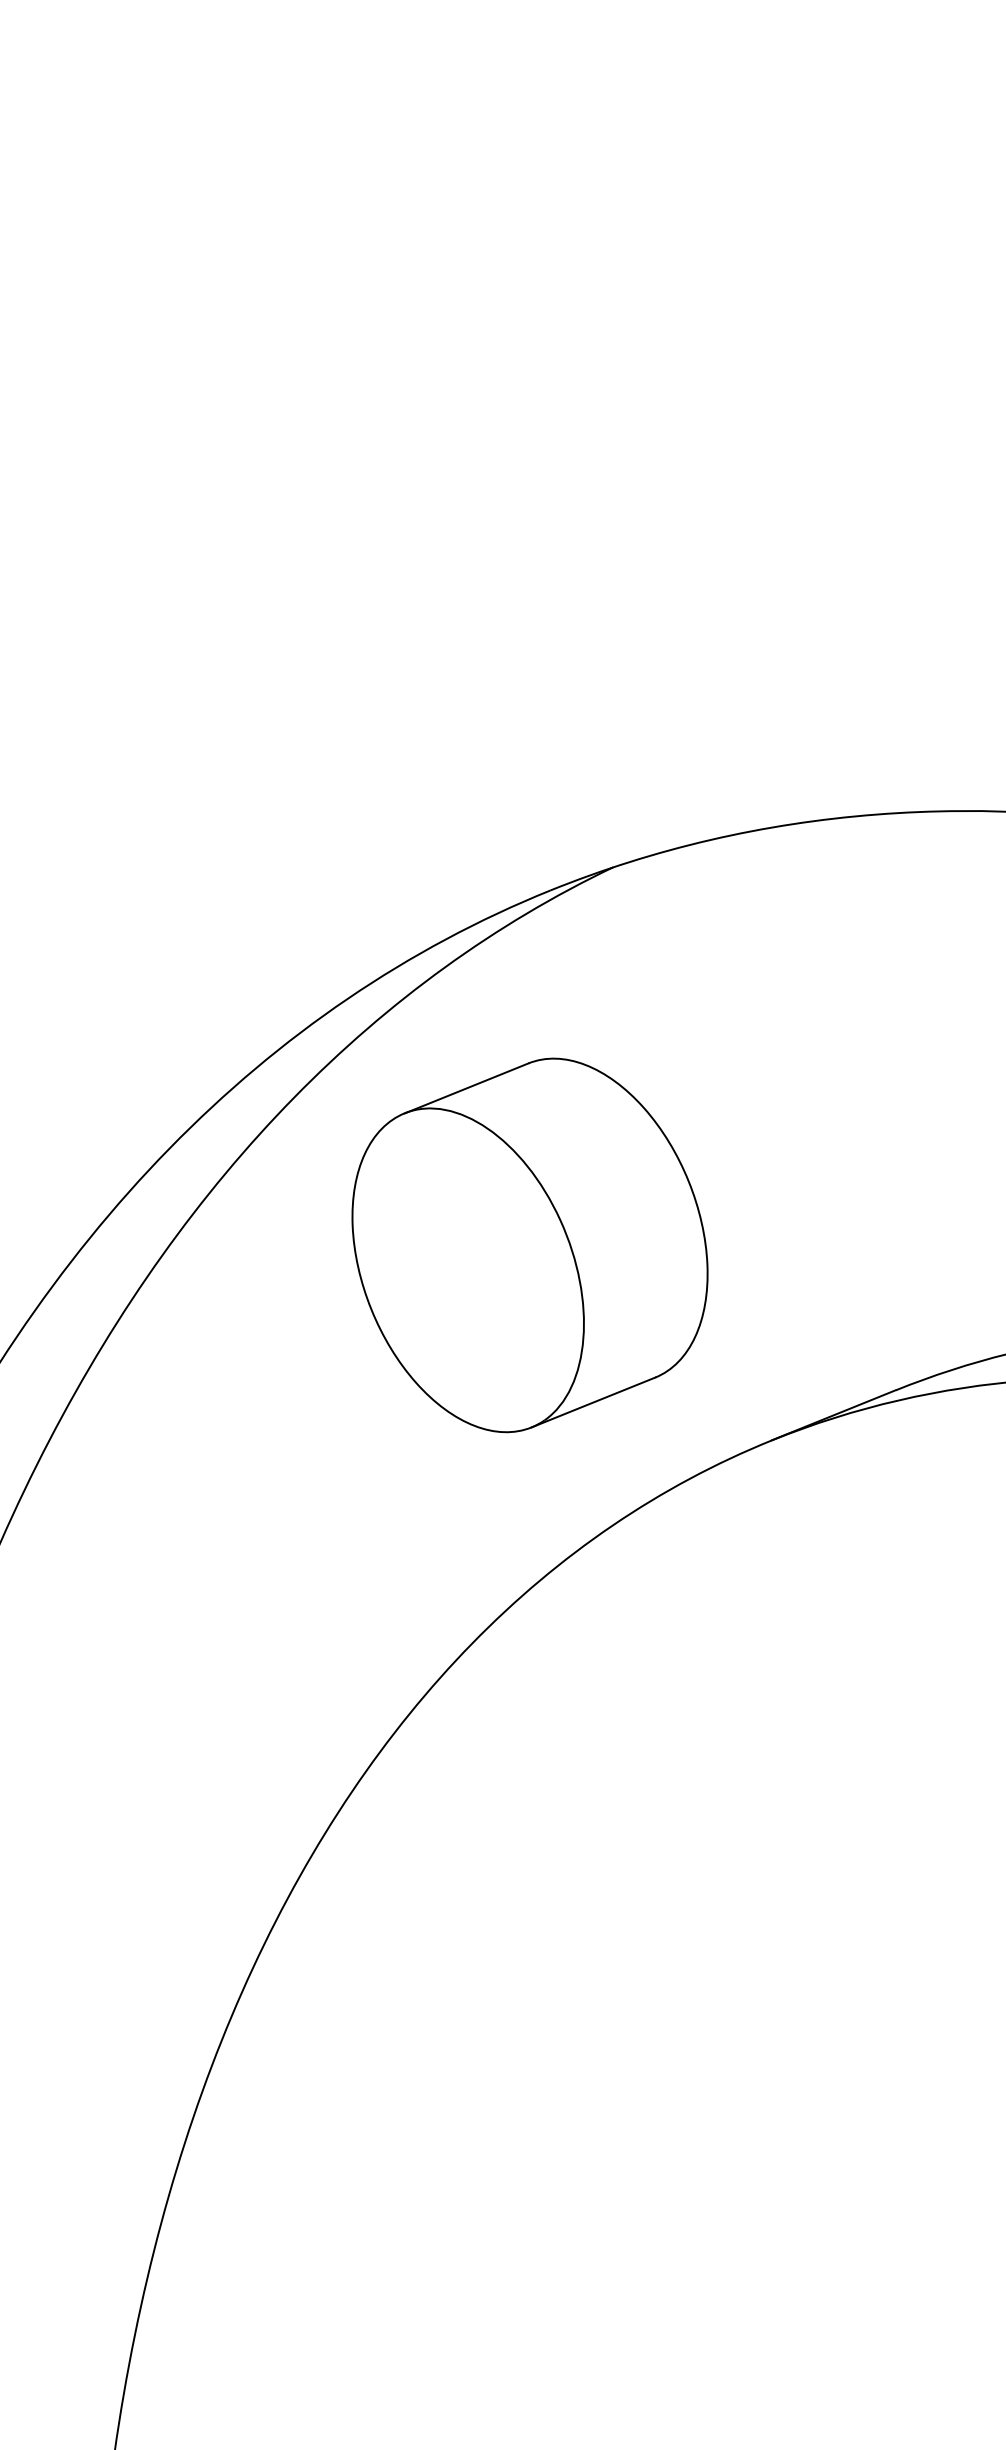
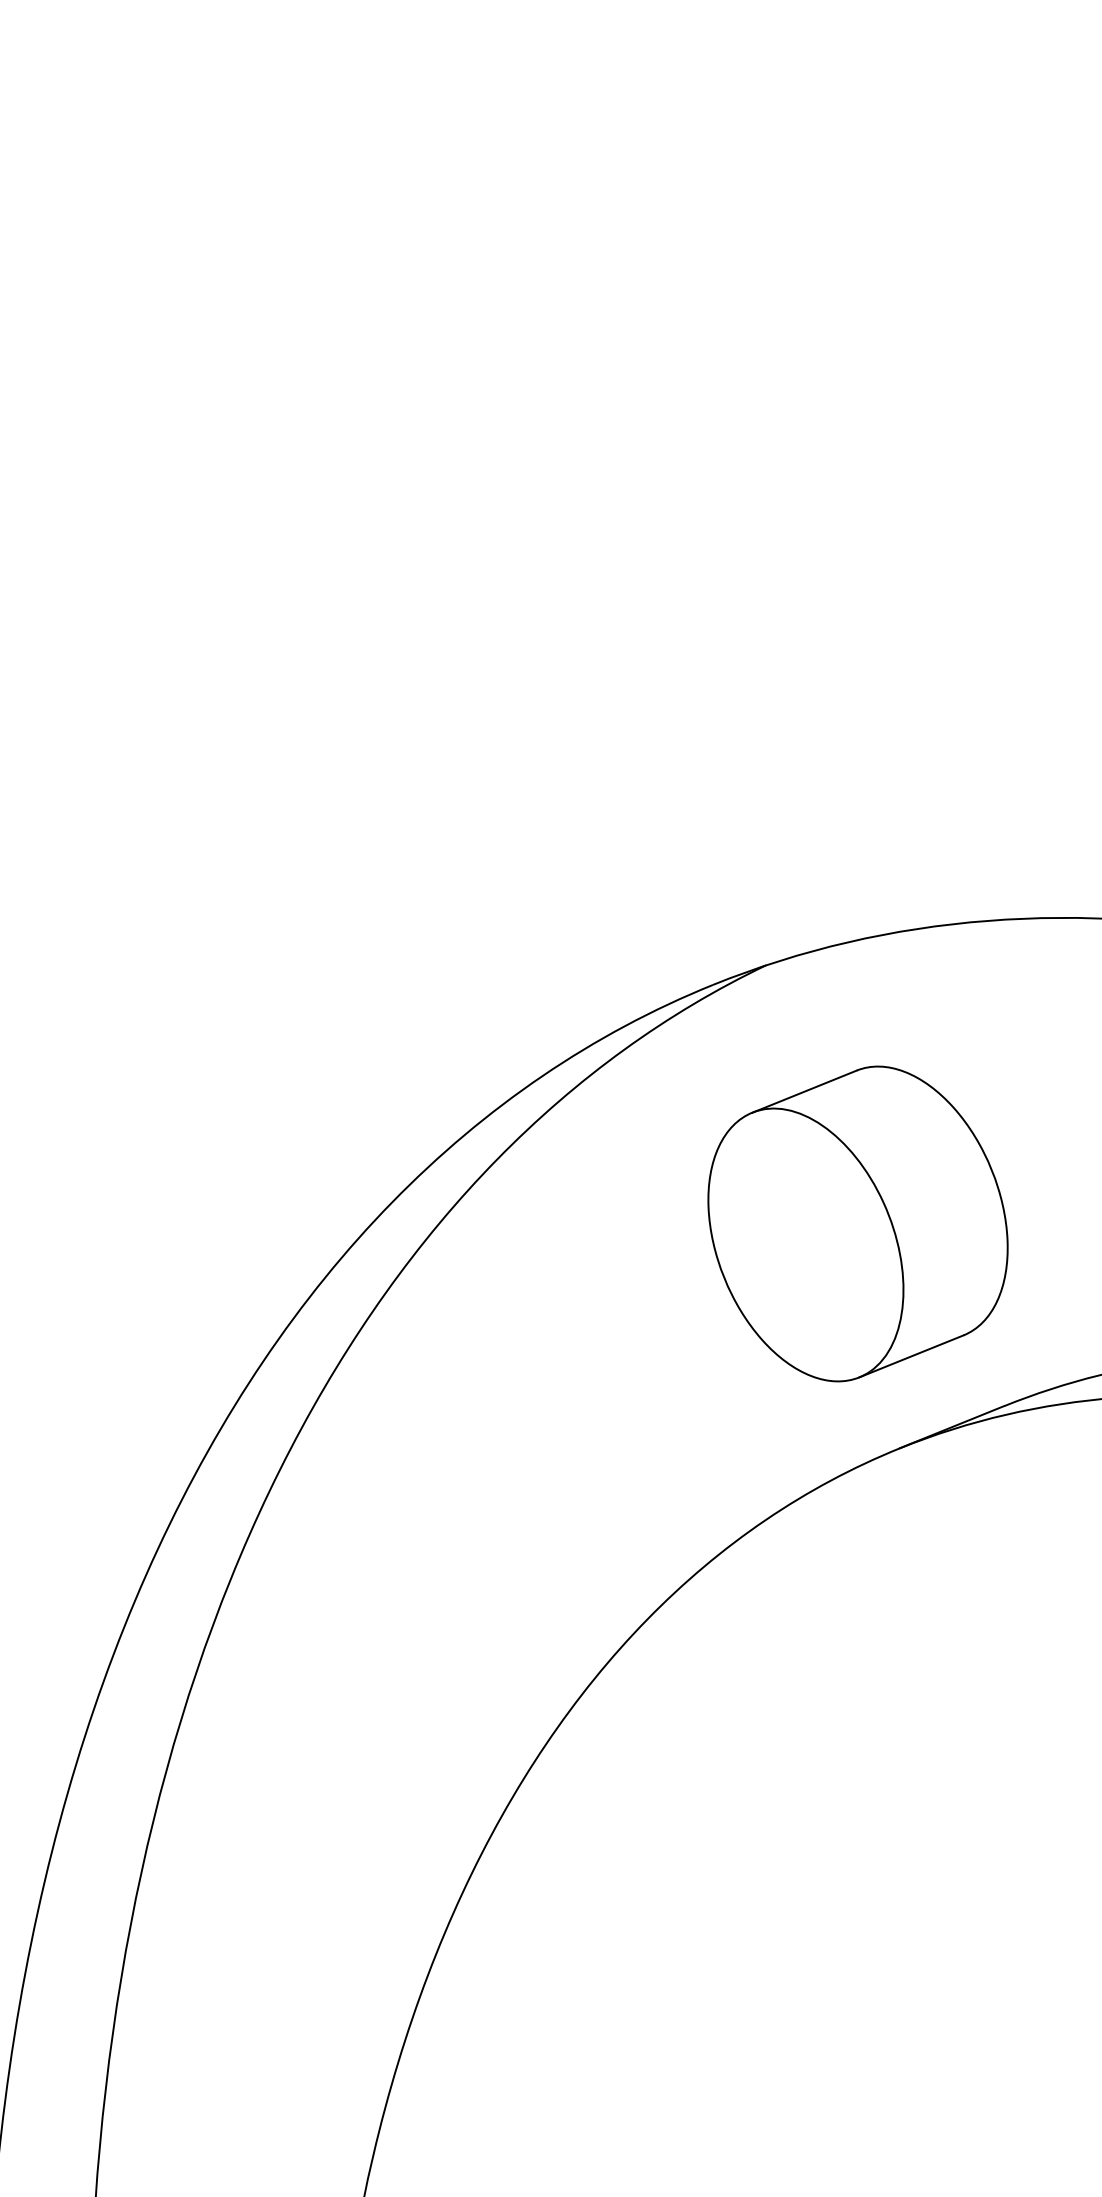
part: (529, 1244) -> (857, 1223), moved

